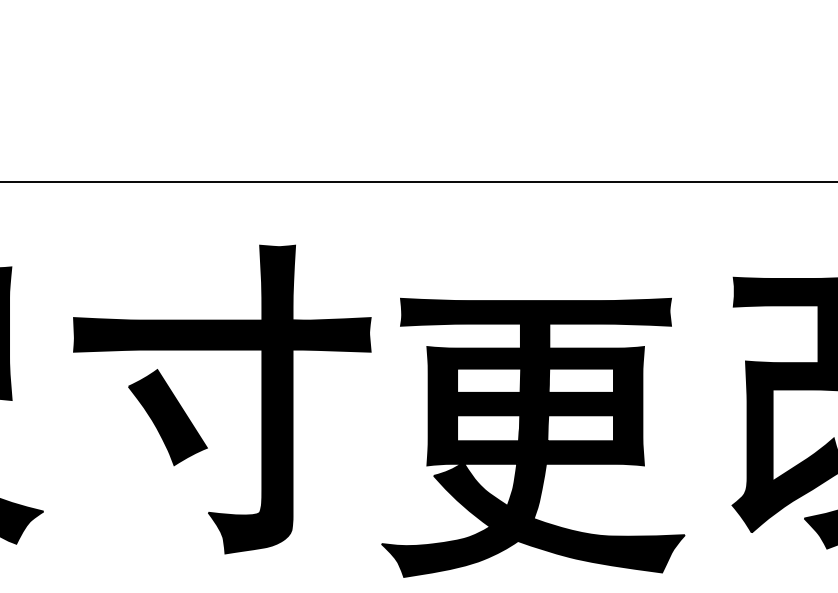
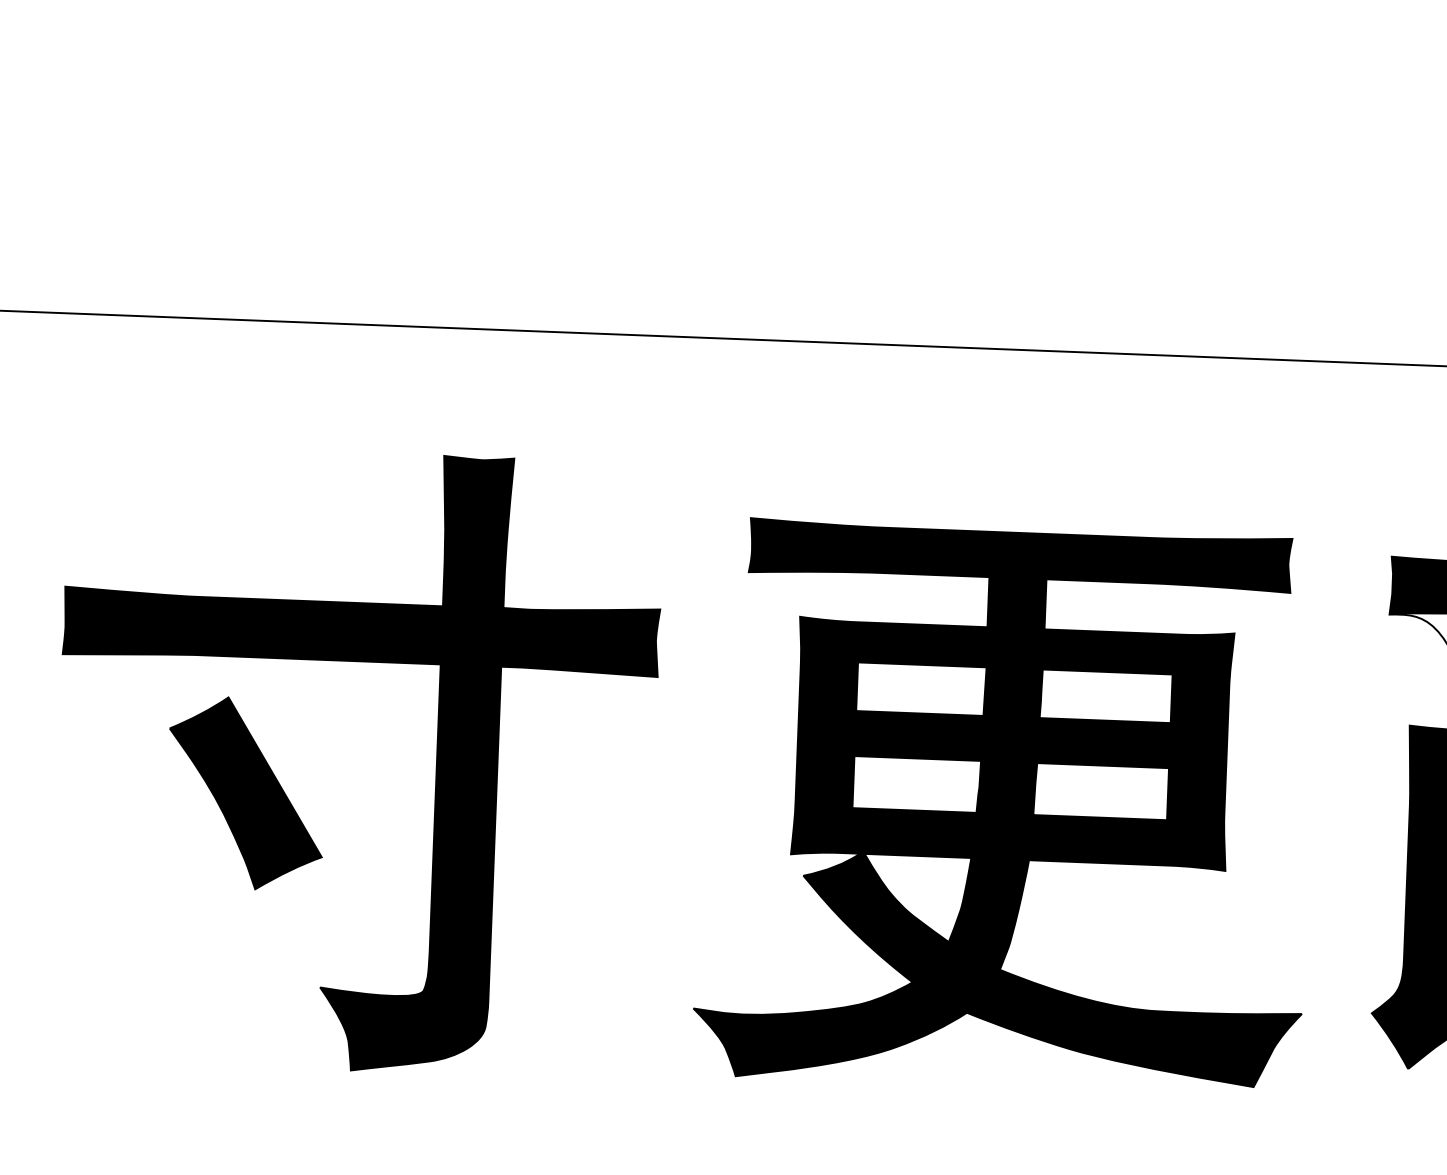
part: (533, 437) -> (1005, 806), moved

